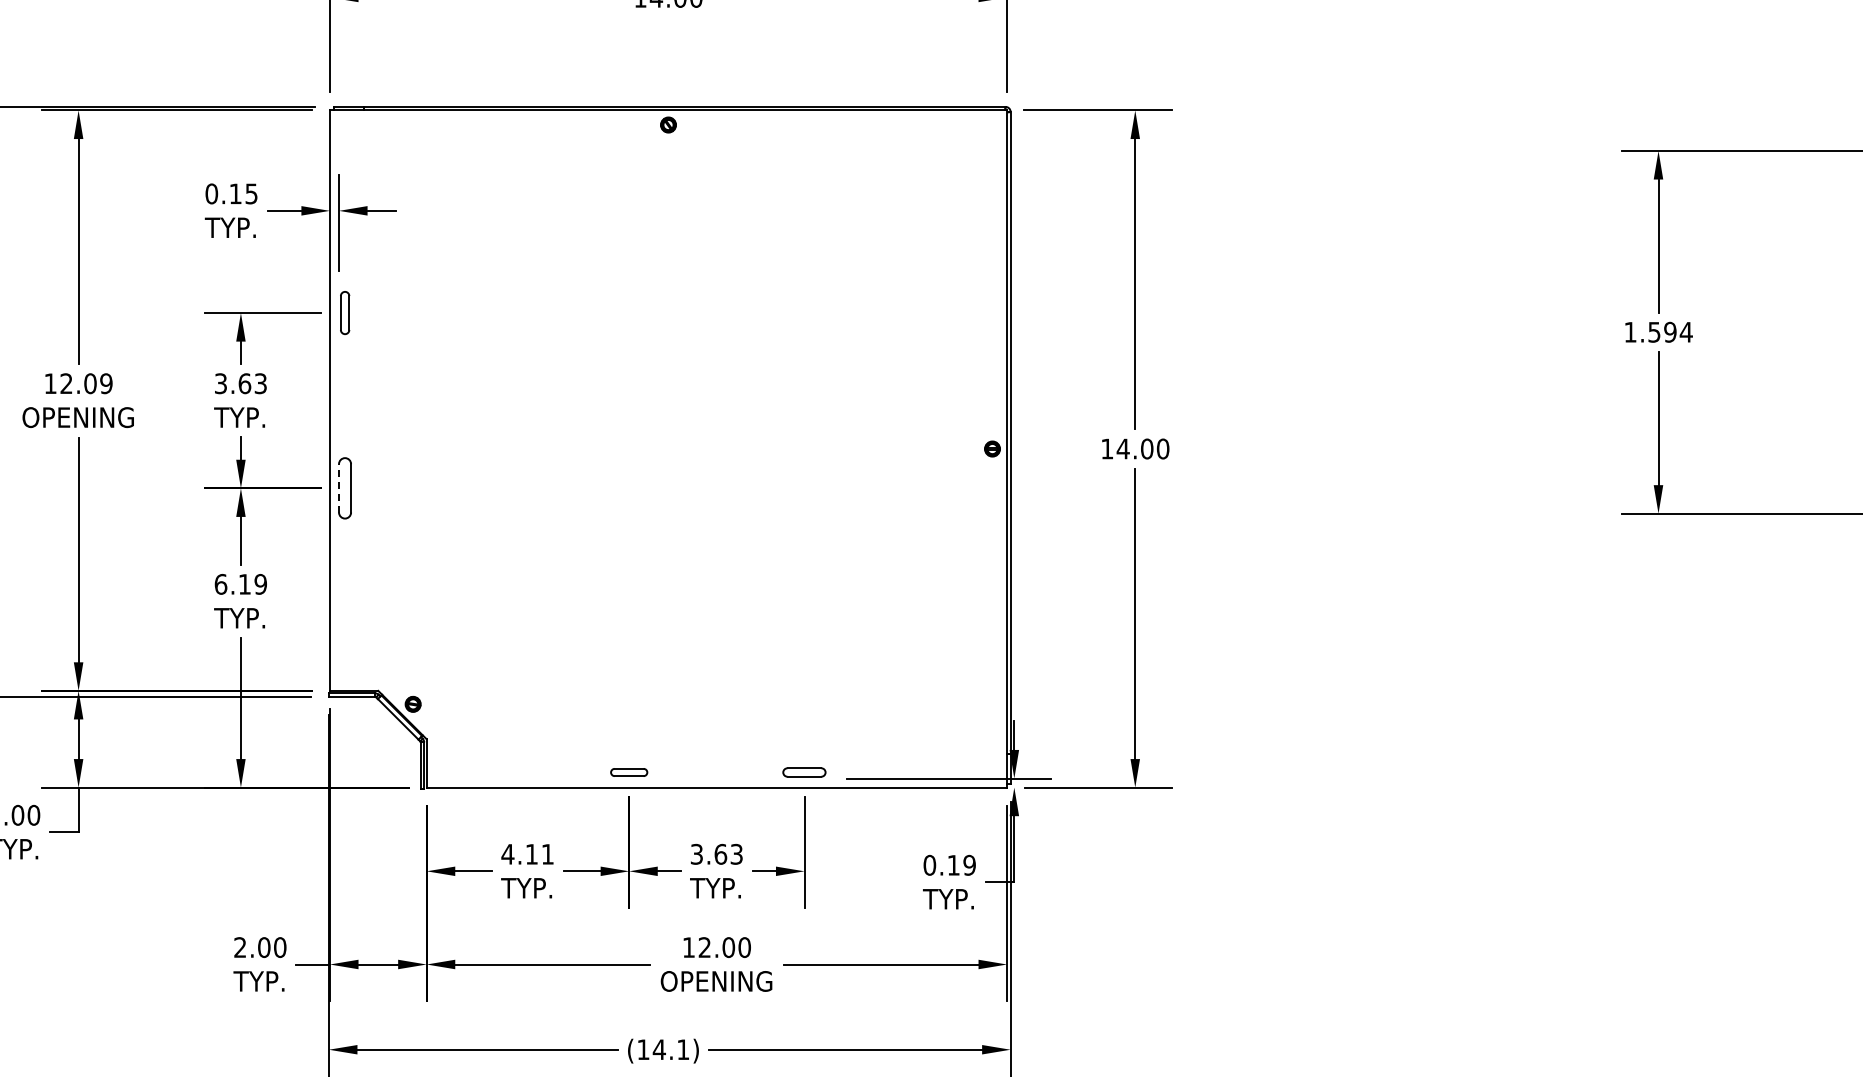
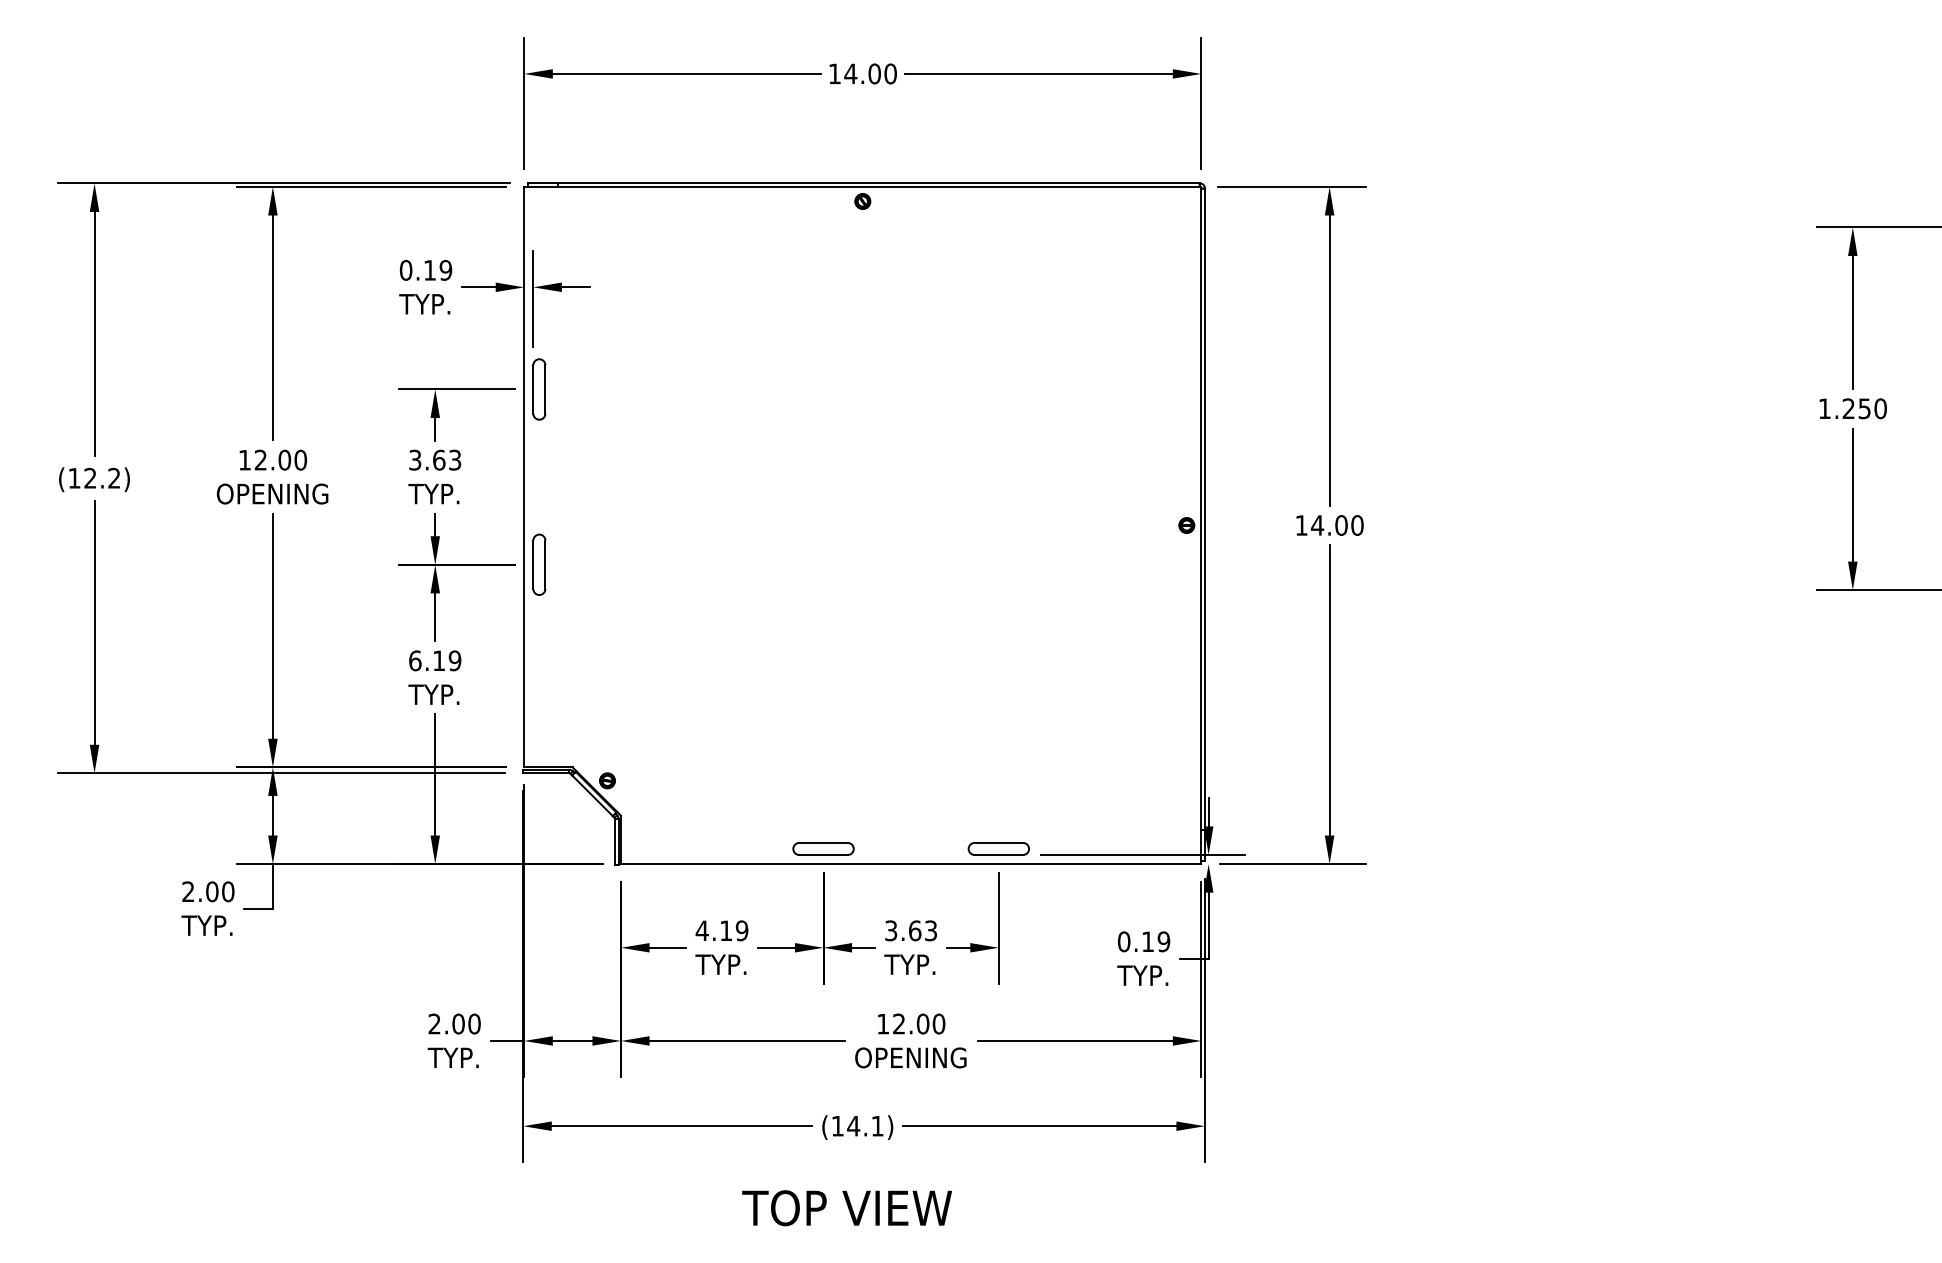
text: (251, 194) -> (445, 270), 0.15 -> 0.19
part: (345, 313) -> (539, 389), size x1.43
text: (1670, 332) -> (1864, 408), 1.594 -> 1.250
text: (106, 384) -> (300, 460), 12.09 -> 12.00
line: (339, 488) -> (533, 564), dashed -> solid
part: (629, 772) -> (823, 848), size x1.67
part: (804, 772) -> (998, 848), size x1.43
text: (547, 854) -> (741, 930), 4.11 -> 4.19

